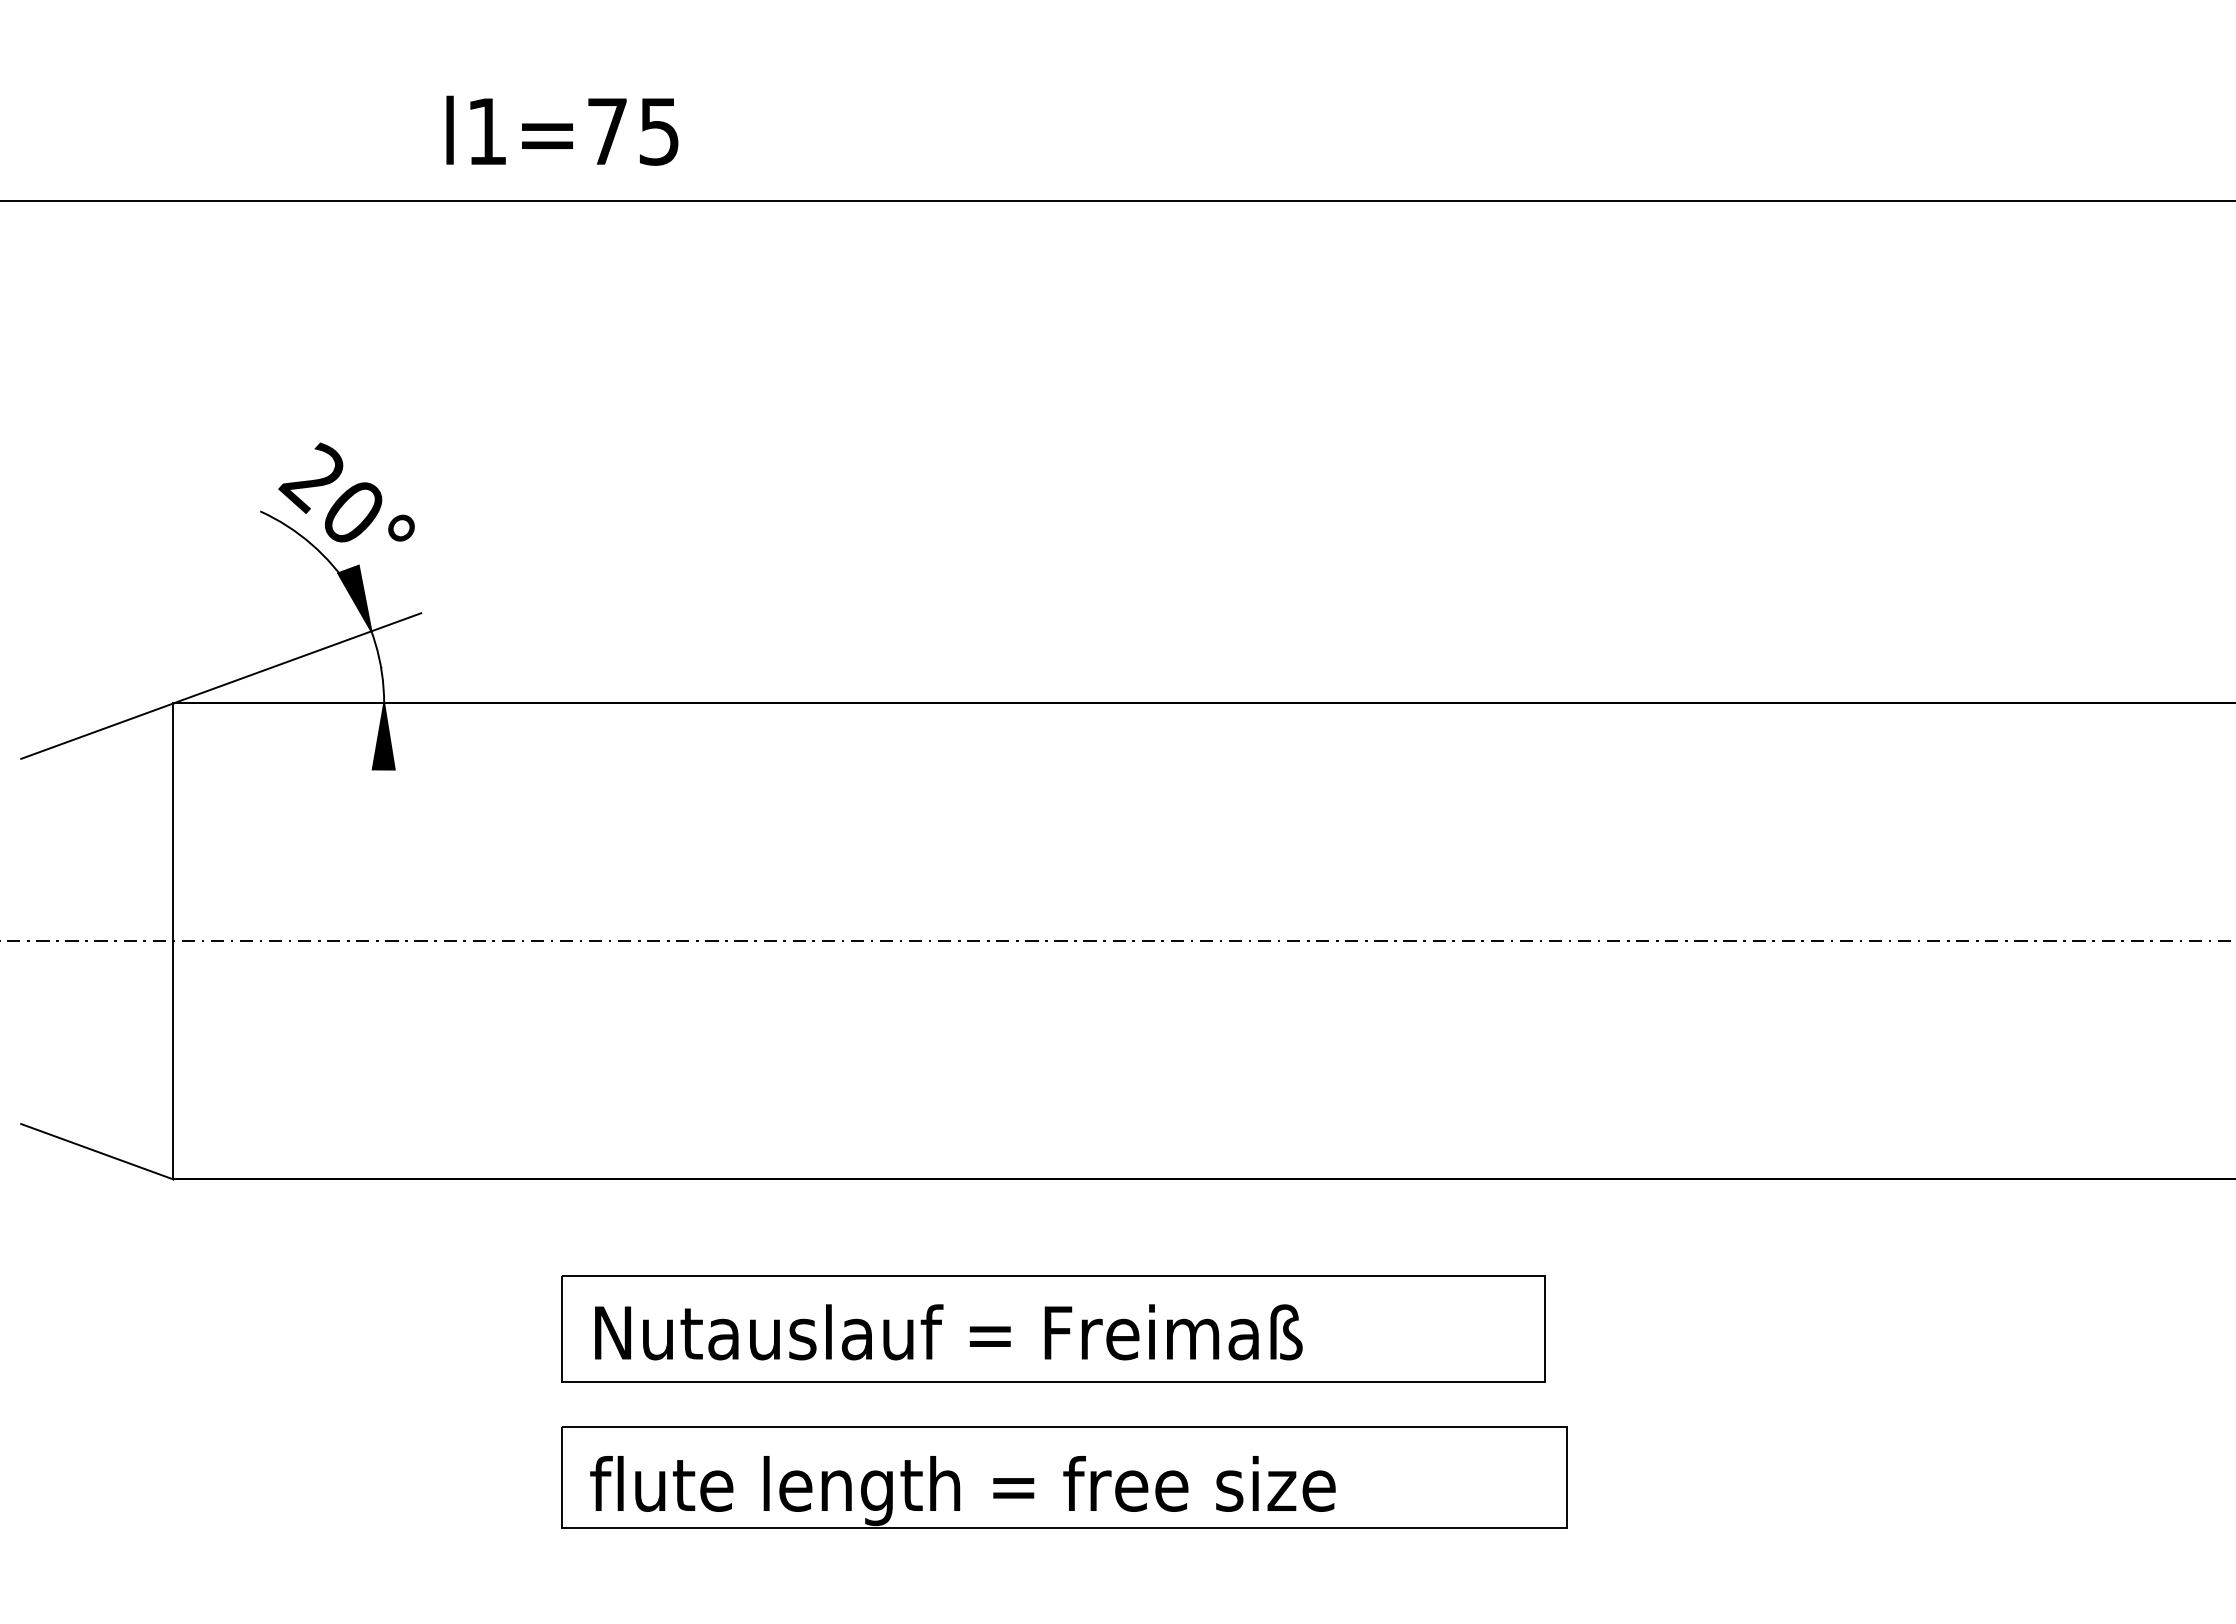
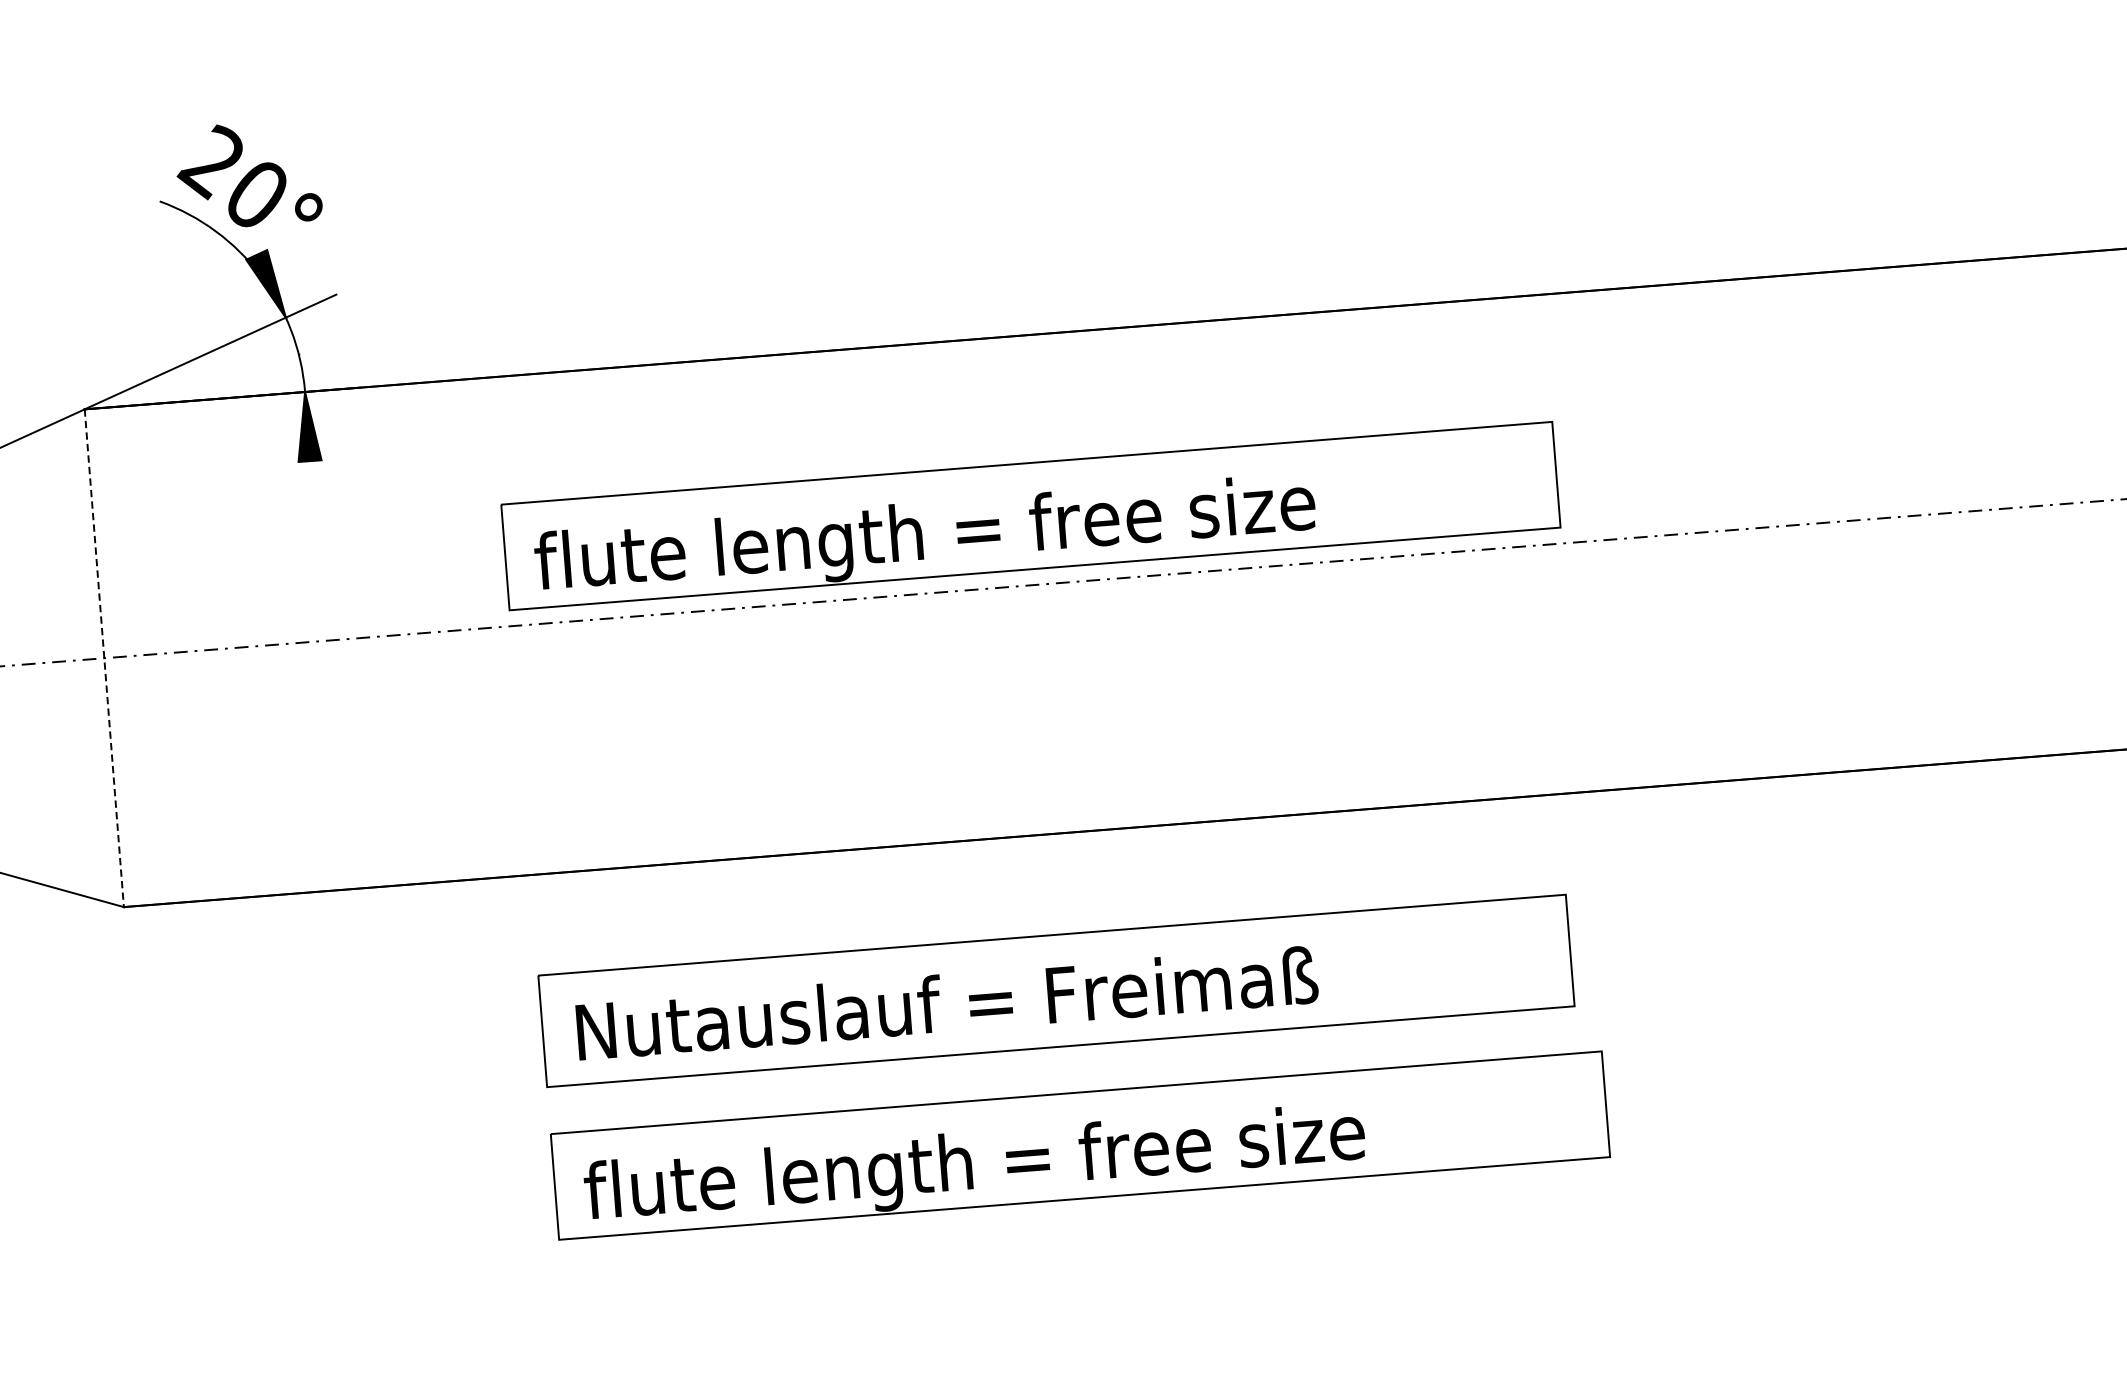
part: (1064, 875) -> (1030, 515), added
line: (173, 941) -> (104, 658), solid -> dashed

